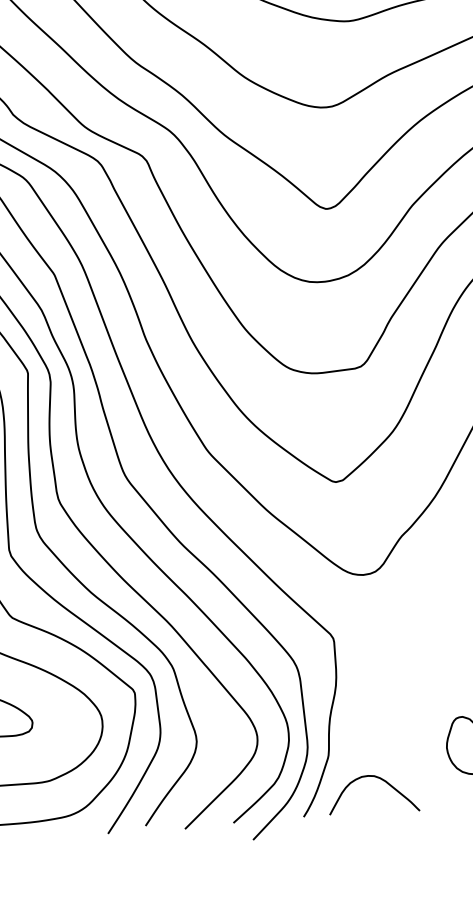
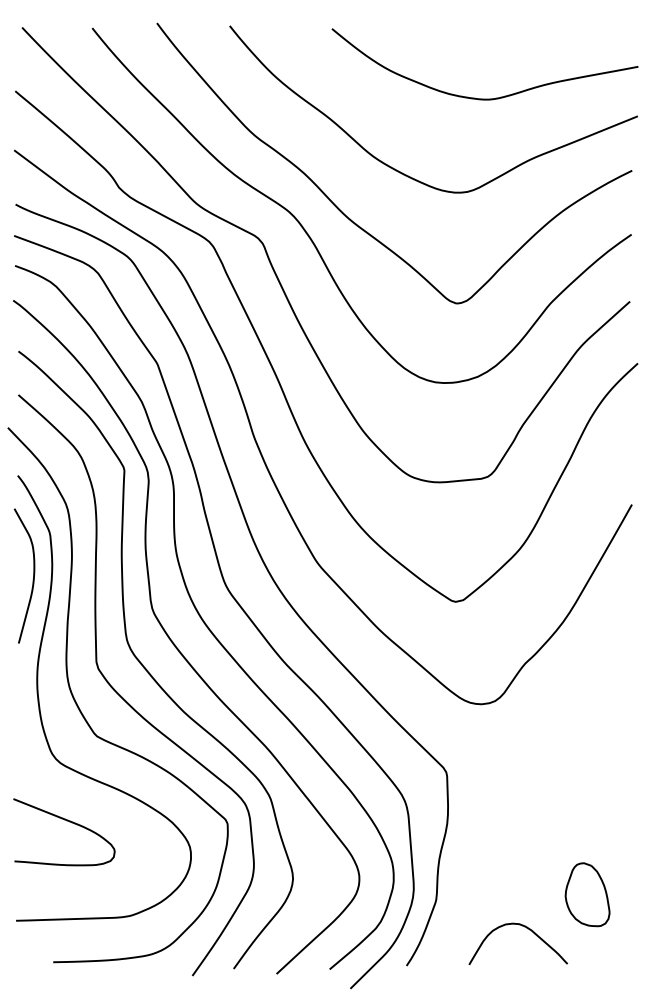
curve: (379, 779) -> (524, 927), moved

